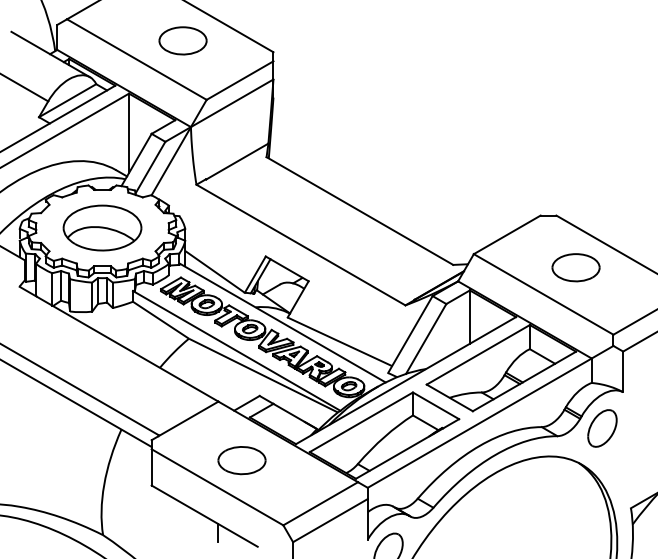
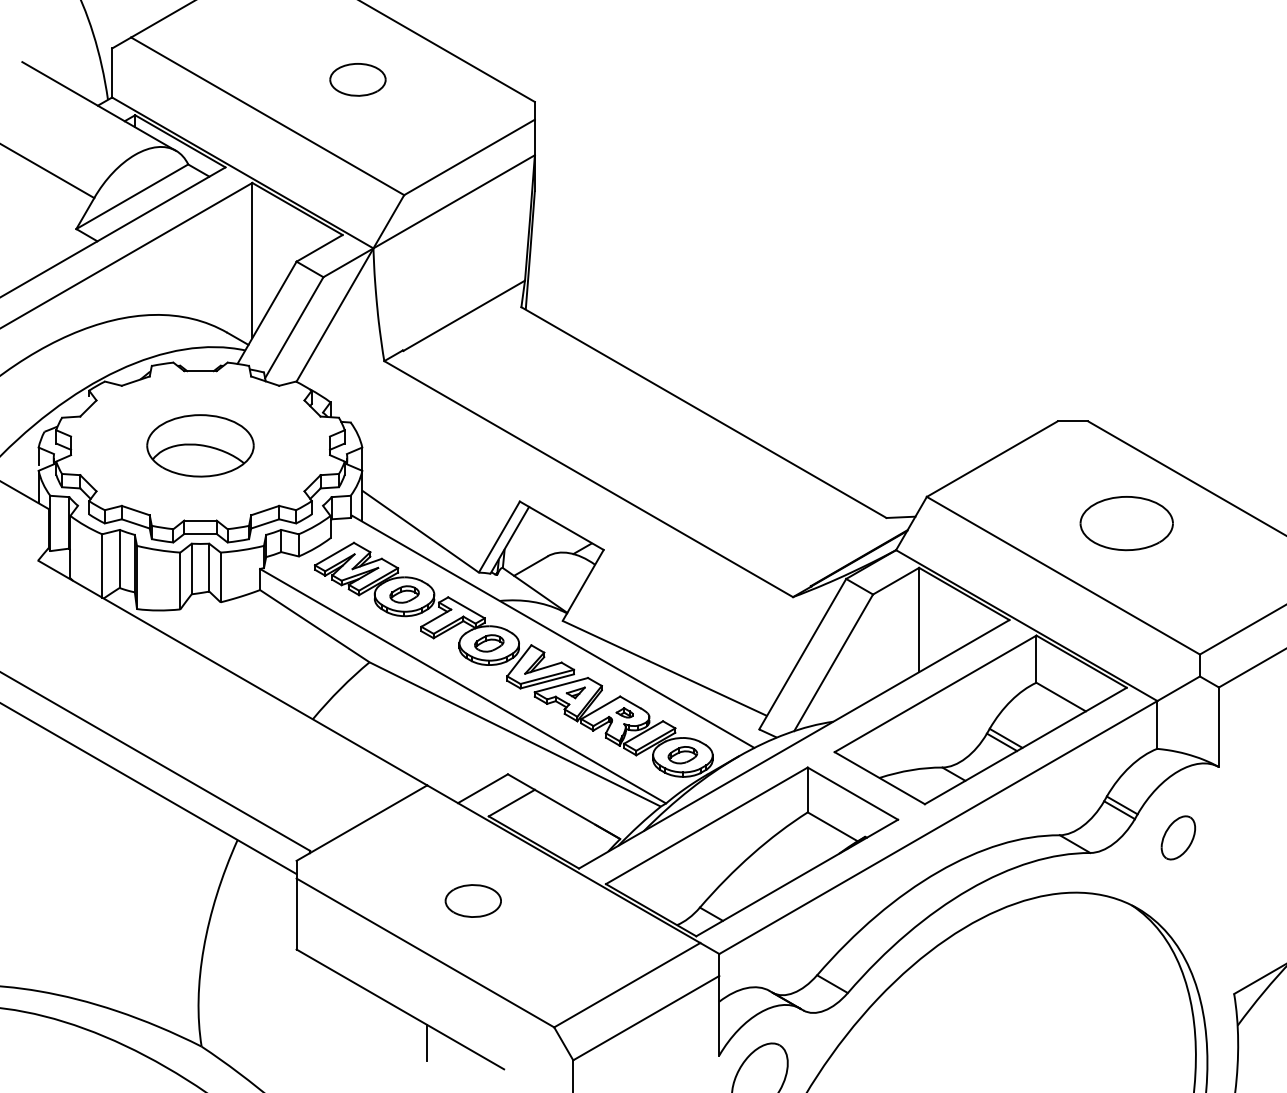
part: (182, 40) -> (356, 78), size x0.6
part: (102, 227) -> (200, 444), size x0.7
part: (602, 428) -> (1178, 837), size x0.6
part: (241, 460) -> (472, 900), size x0.6

